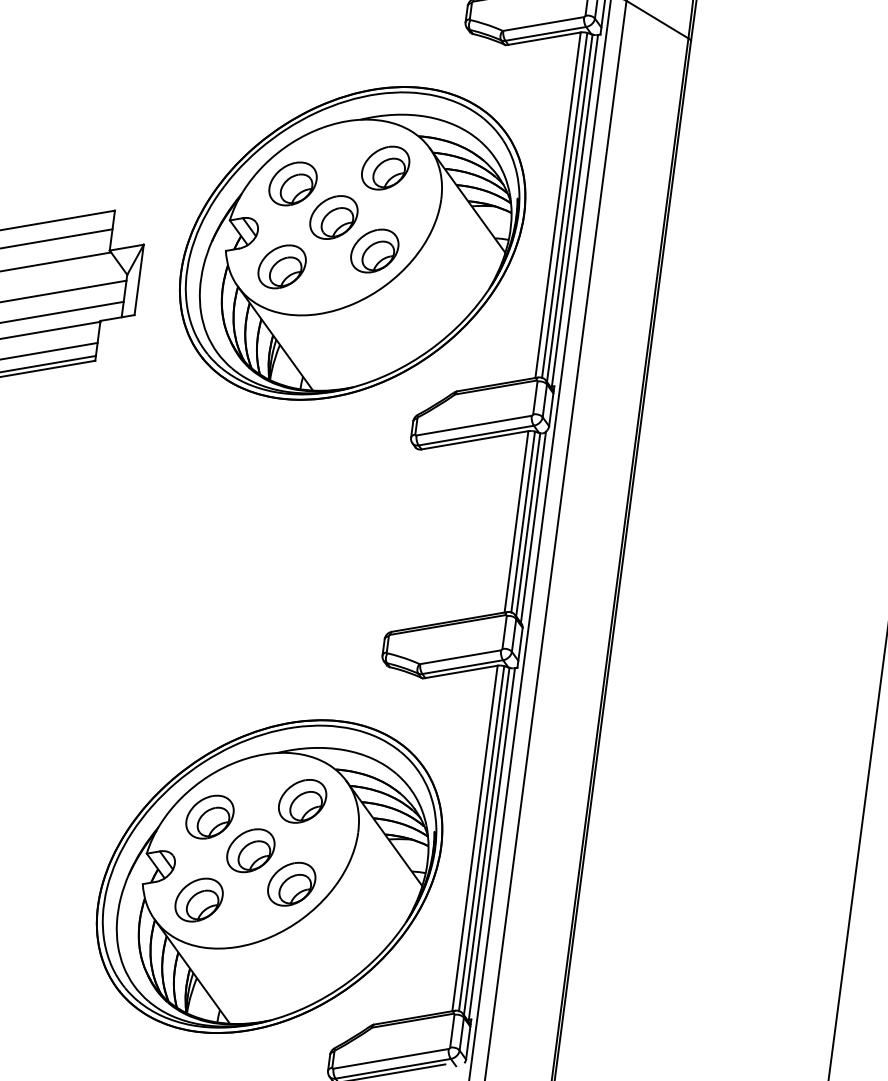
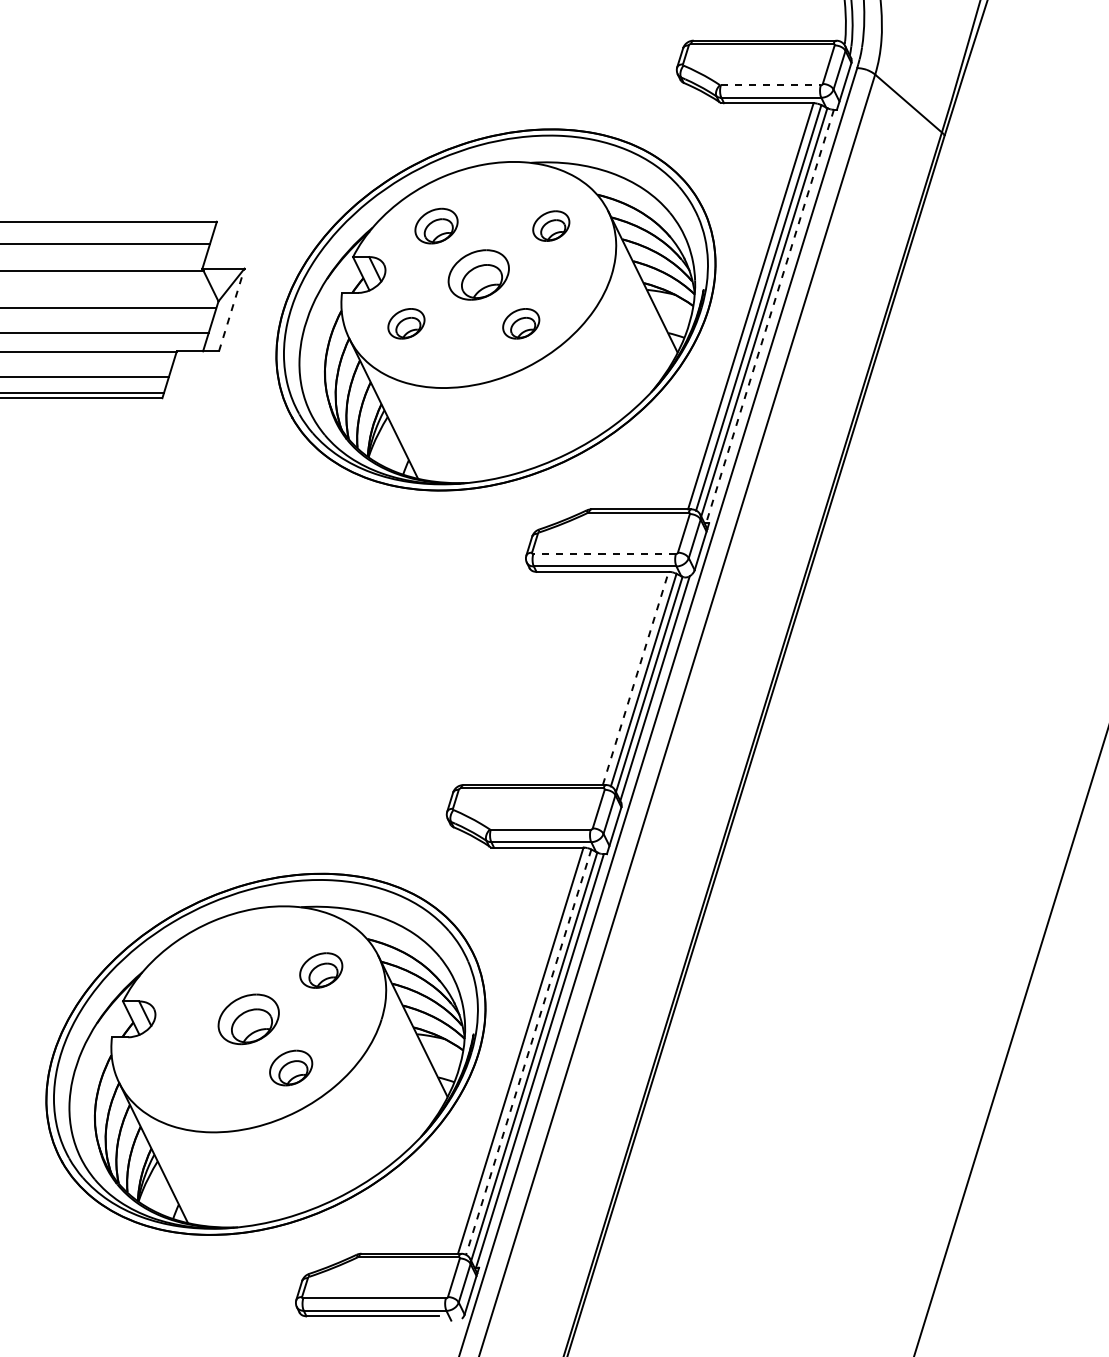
line: (543, 24) -> (770, 85), solid -> dashed
part: (385, 167) -> (551, 225), size x0.6
part: (292, 183) -> (436, 225), size x0.7
line: (574, 211) -> (769, 317), solid -> dashed
part: (375, 250) -> (521, 323), size x0.6
part: (282, 266) -> (406, 323), size x0.6
line: (138, 279) -> (231, 309), solid -> dashed
line: (474, 426) -> (604, 554), solid -> dashed
line: (516, 521) -> (635, 678), solid -> dashed
part: (302, 801) -> (321, 970), size x0.7
part: (209, 817) -> (206, 970), removed
line: (481, 838) -> (528, 1052), solid -> dashed
part: (292, 883) -> (291, 1067), size x0.7
part: (199, 899) -> (176, 1067), removed

